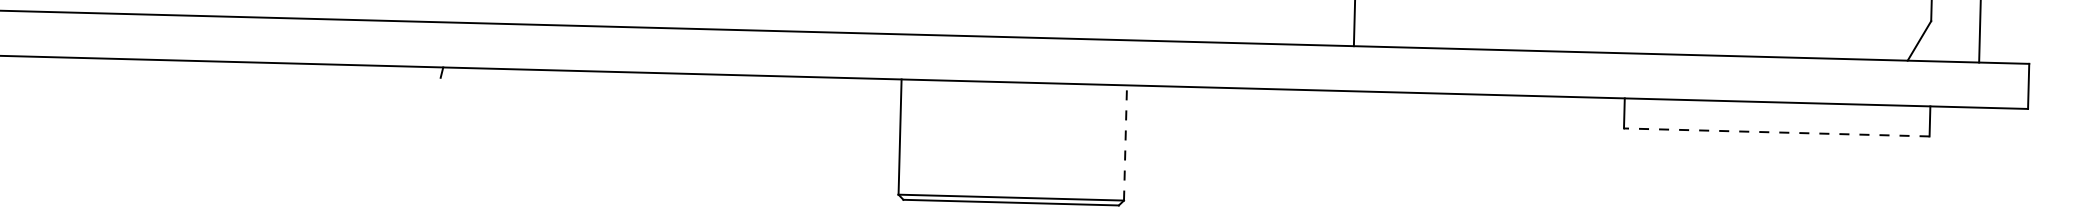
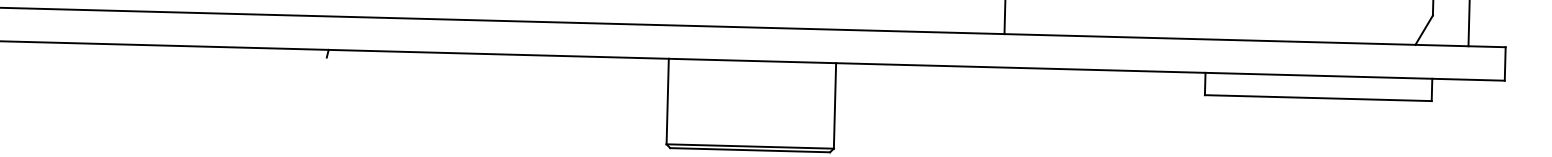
line: (1776, 132) -> (1318, 98), dashed -> solid
line: (1125, 142) -> (834, 105), dashed -> solid

